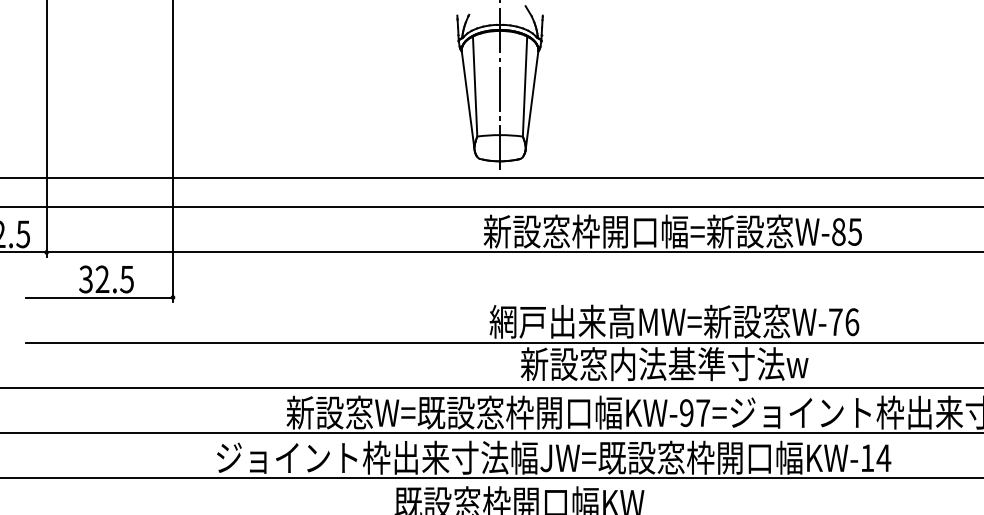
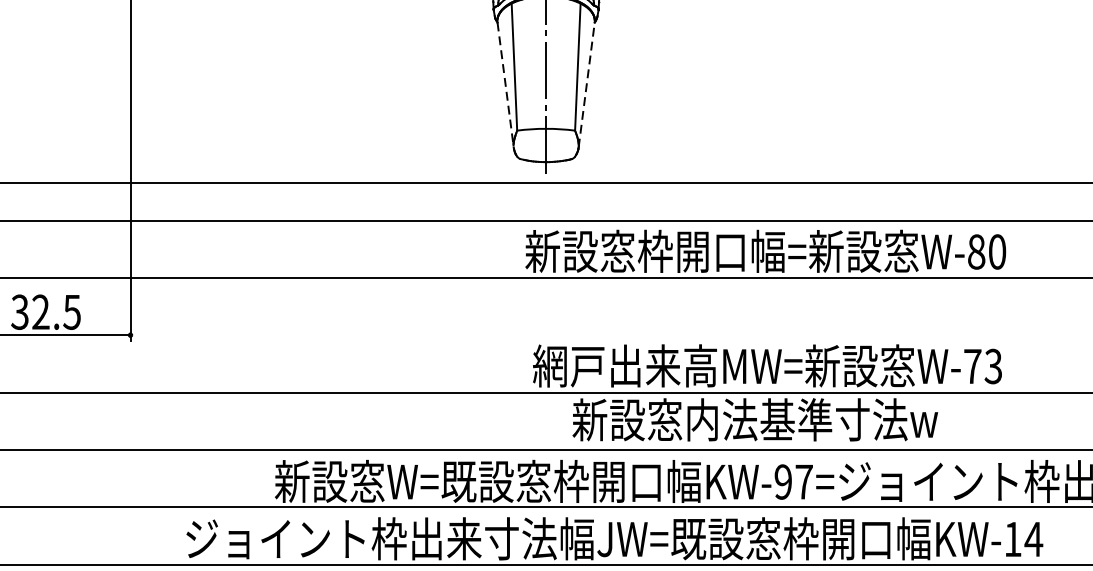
line: (468, 100) -> (506, 84), solid -> dashed
line: (532, 100) -> (587, 84), solid -> dashed
text: (854, 231) -> (996, 251), W-85 -> W-80
text: (852, 322) -> (993, 366), W-76 -> W-73

